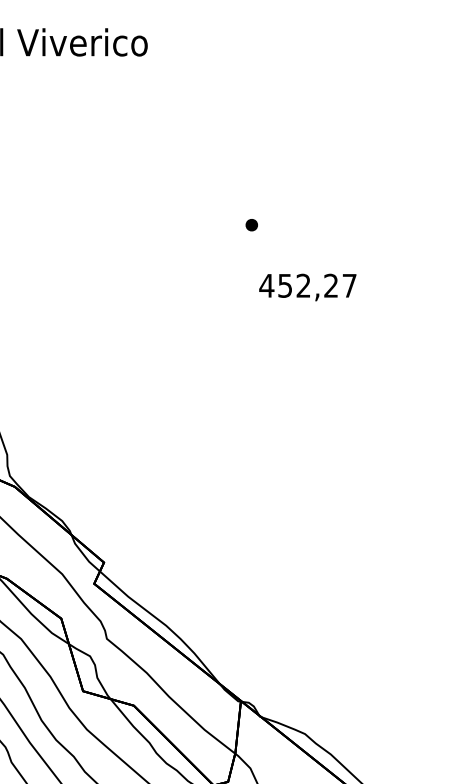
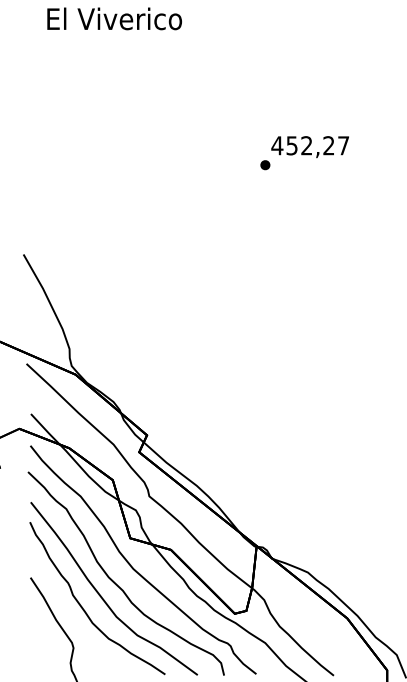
text: (306, 288) -> (309, 147), moved

